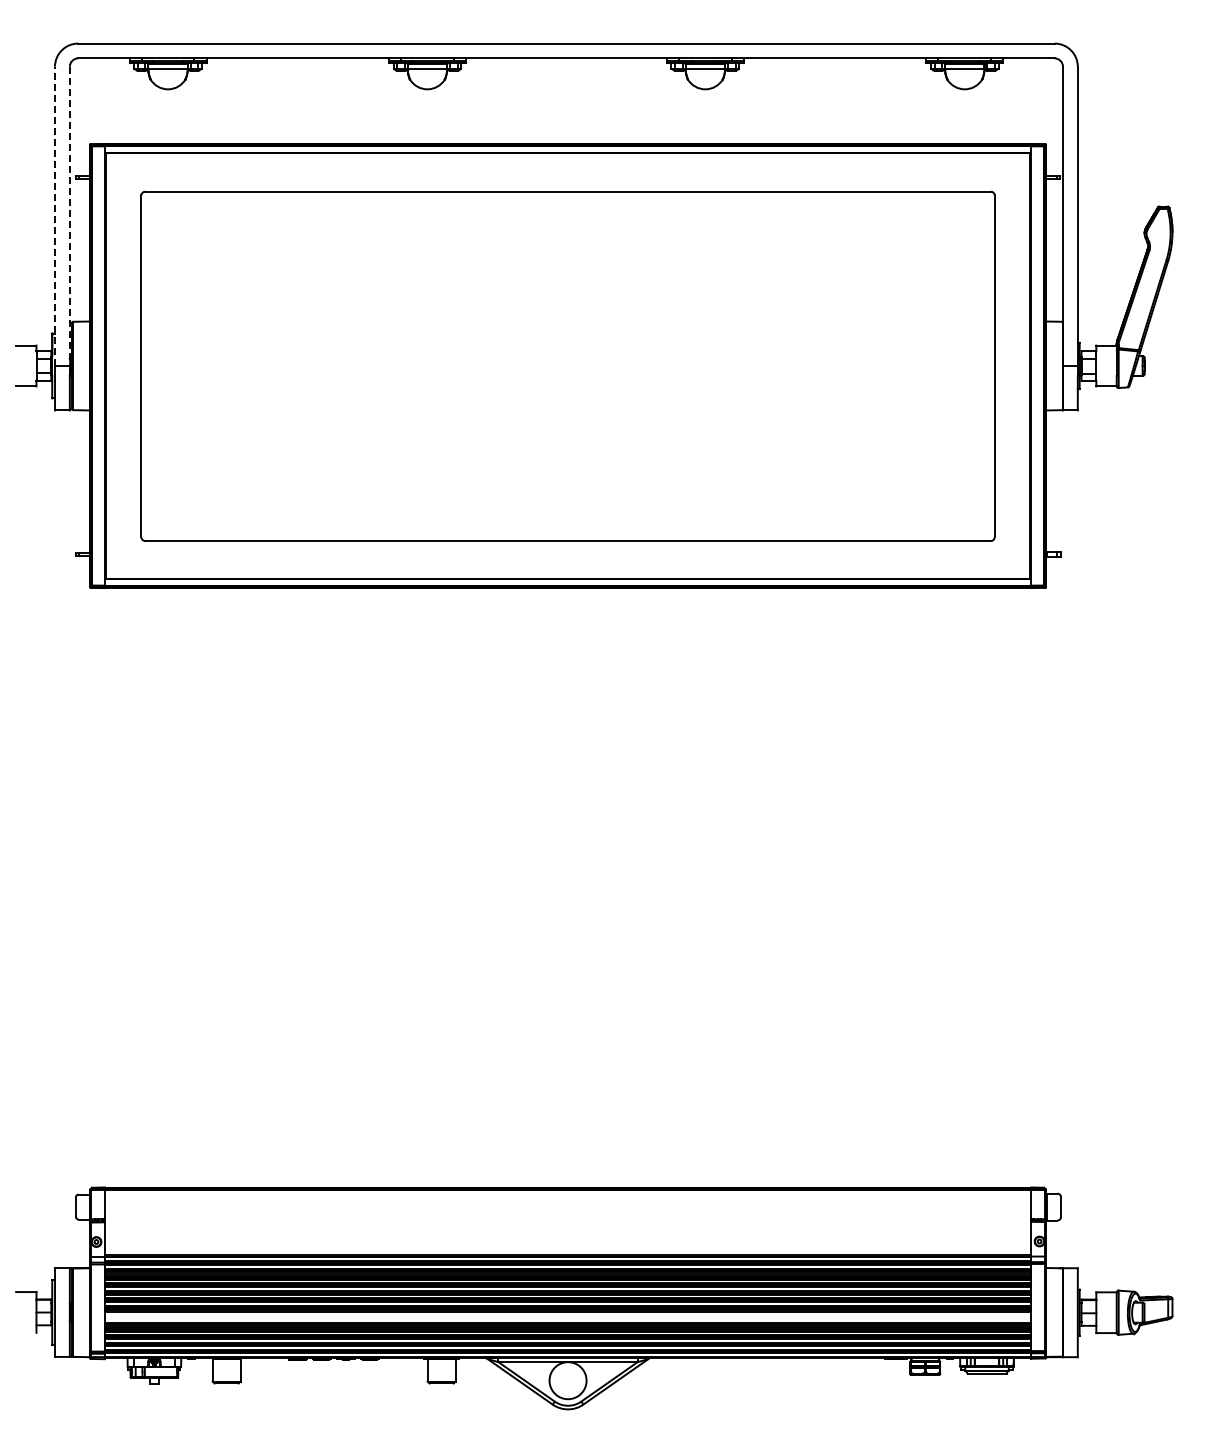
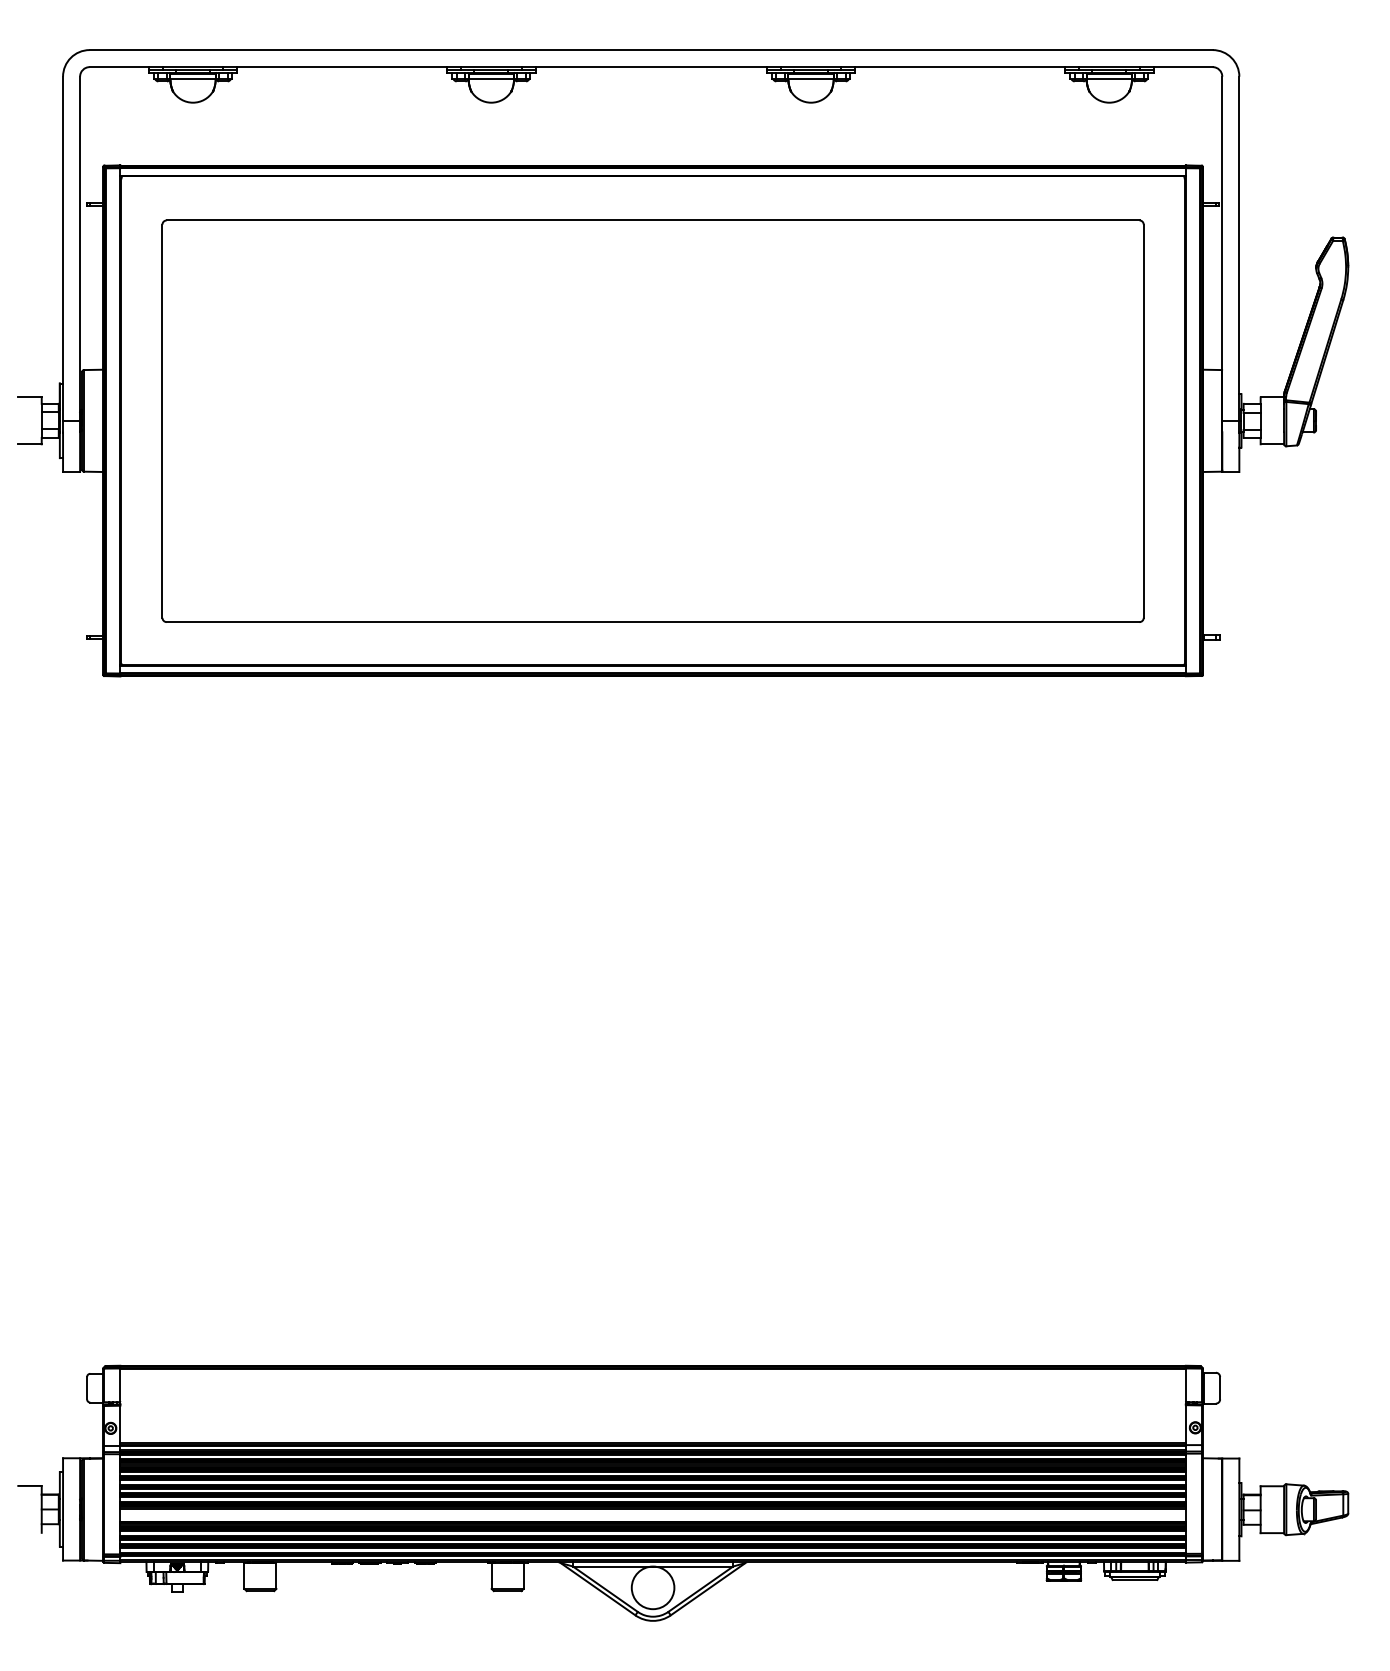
line: (55, 216) -> (63, 248), dashed -> solid
line: (69, 216) -> (79, 248), dashed -> solid

